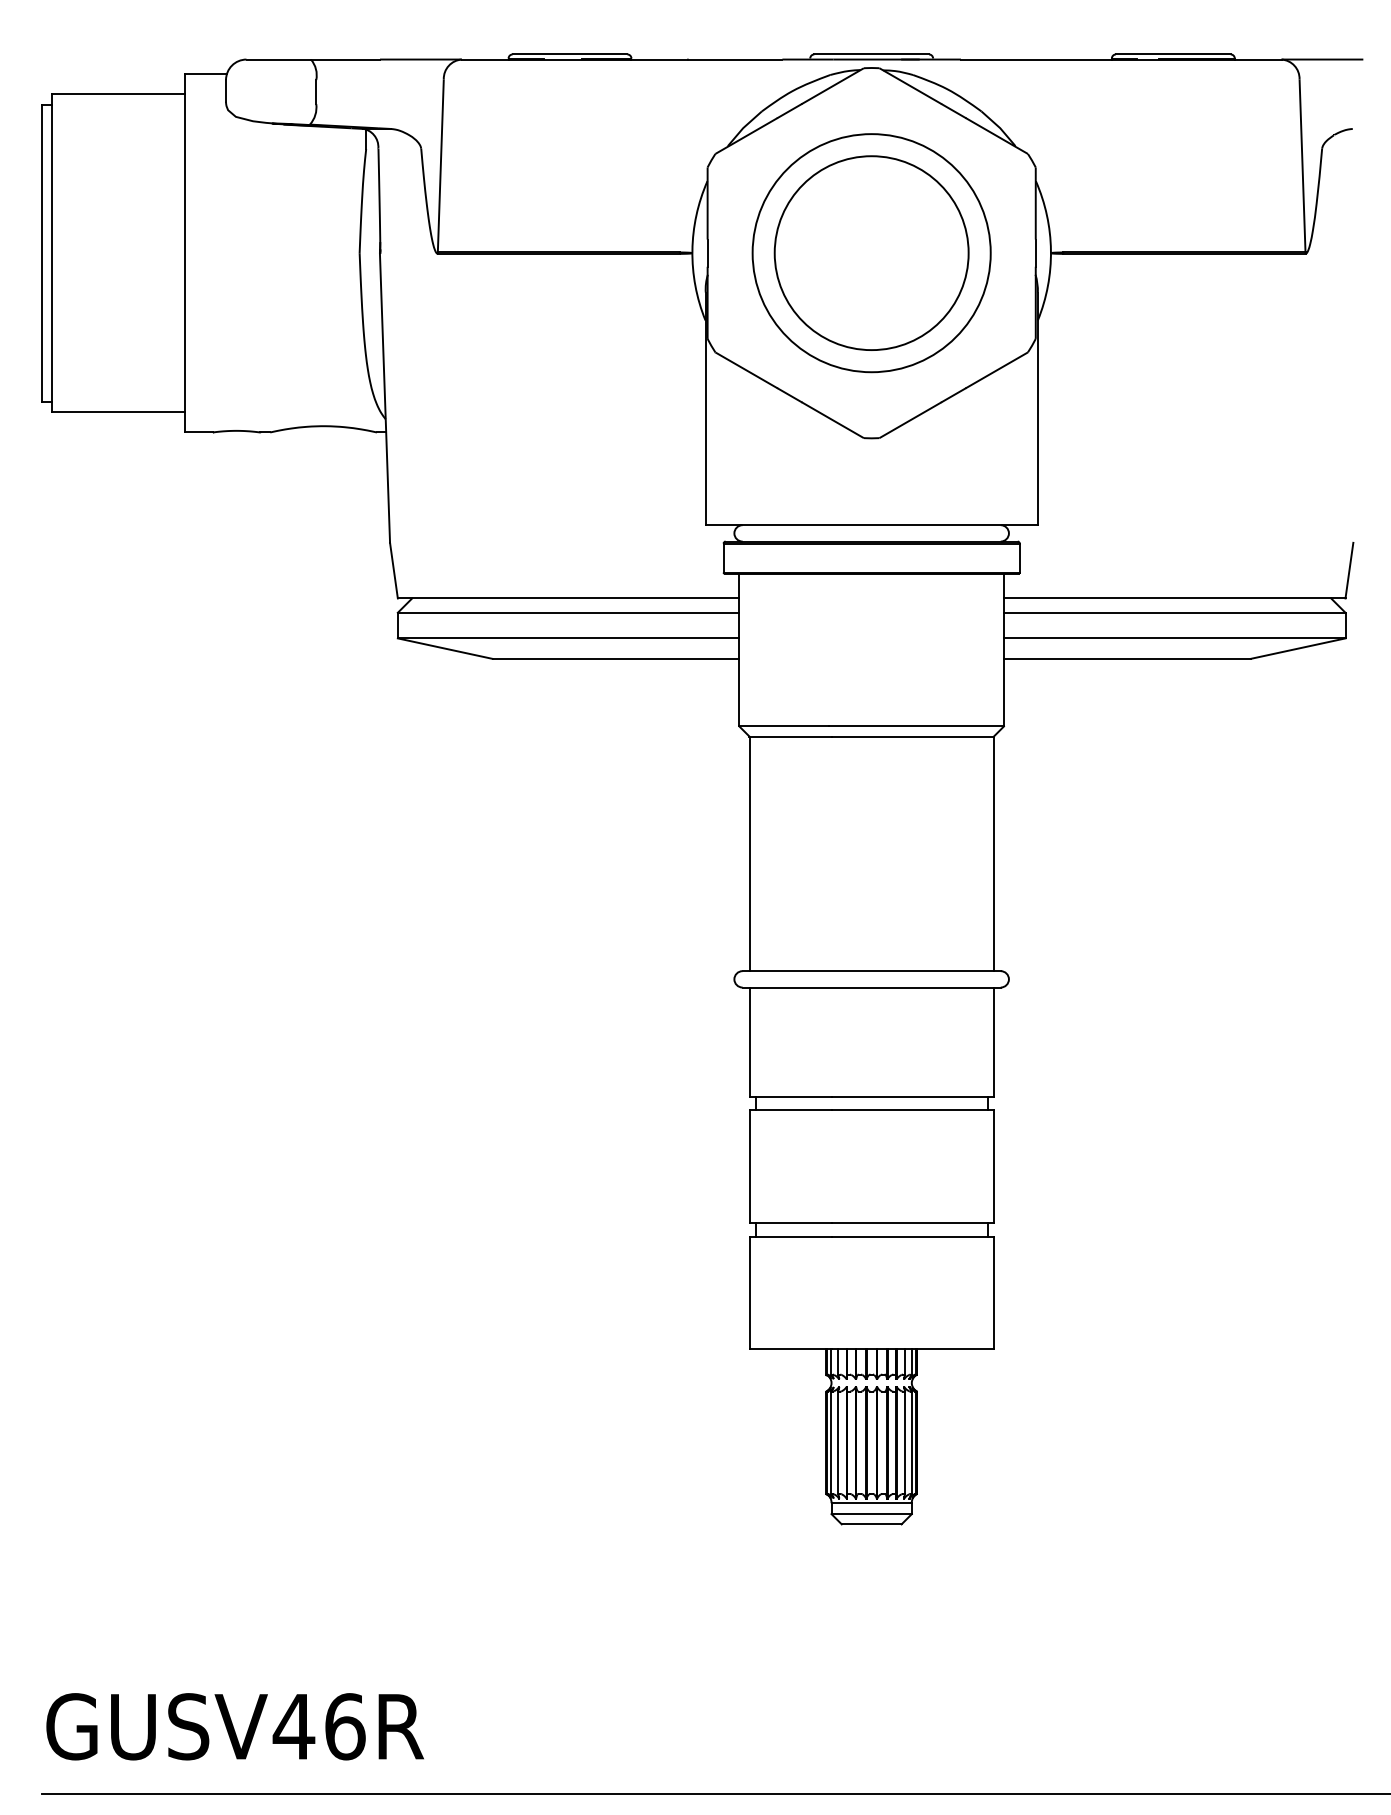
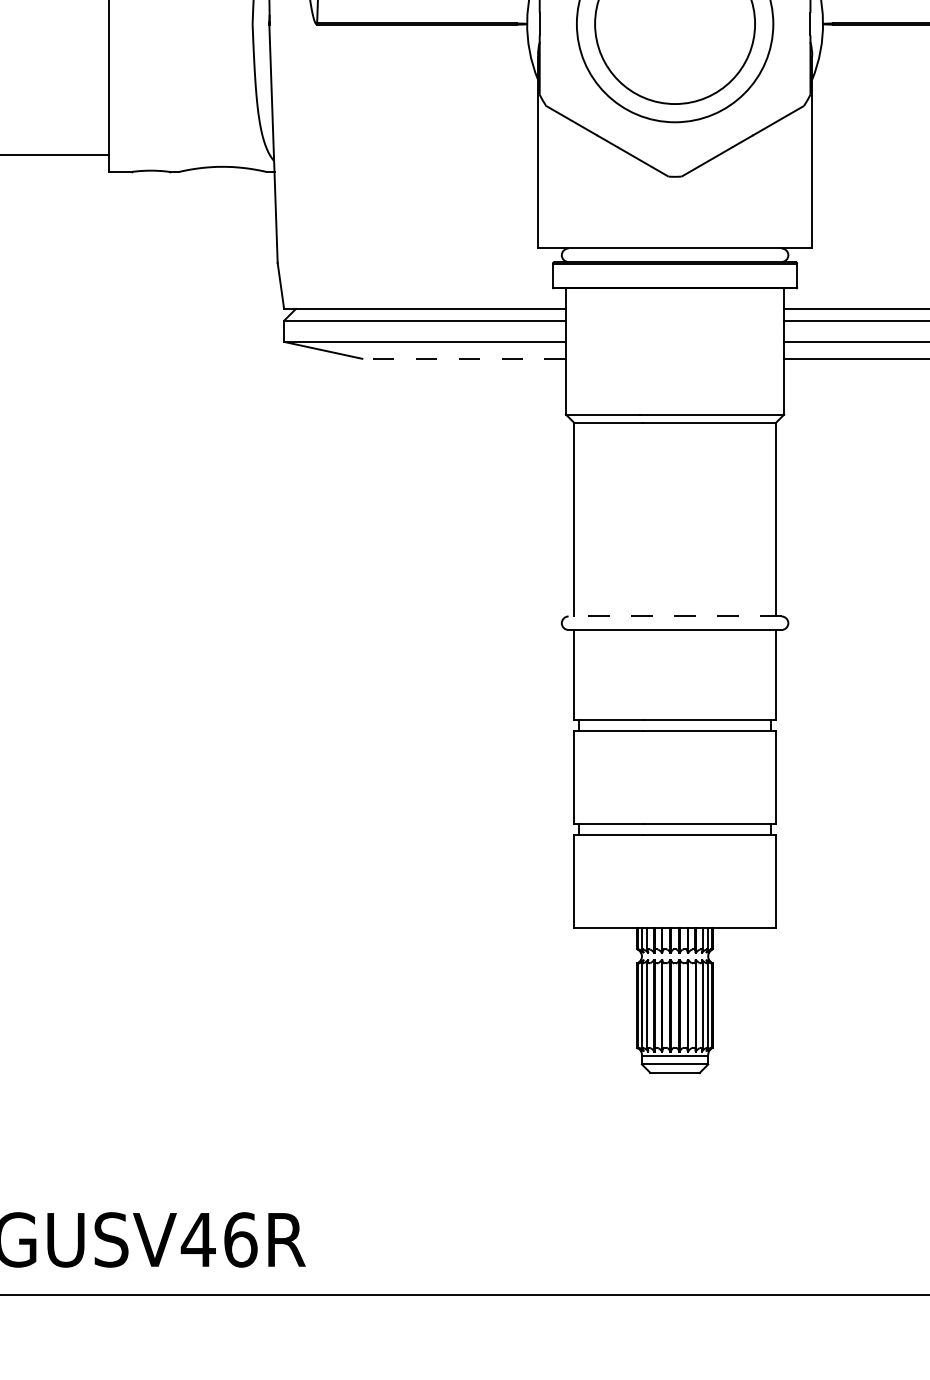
line: (615, 658) -> (463, 358), solid -> dashed
line: (871, 971) -> (674, 616), solid -> dashed

